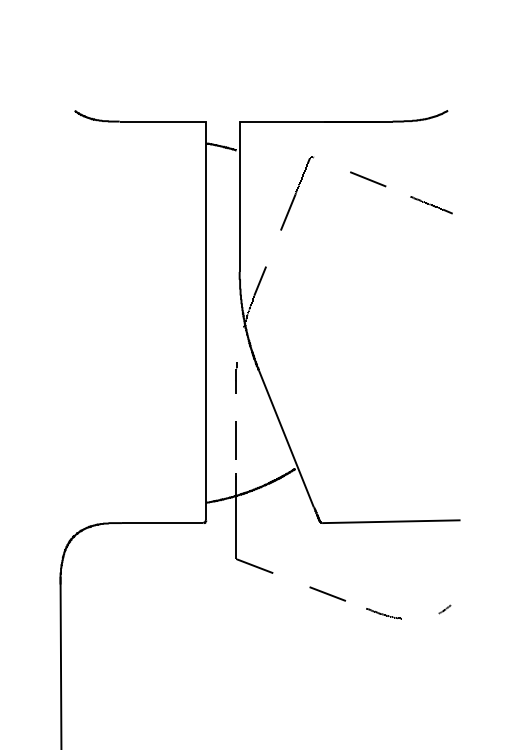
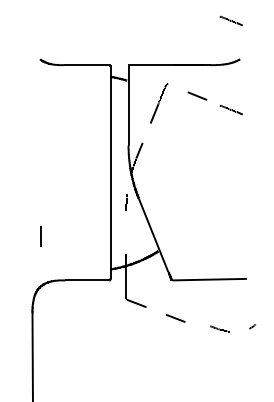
line: (429, 38) -> (230, 20), added
line: (234, 441) -> (40, 236), moved
curve: (401, 618) -> (229, 331), moved

